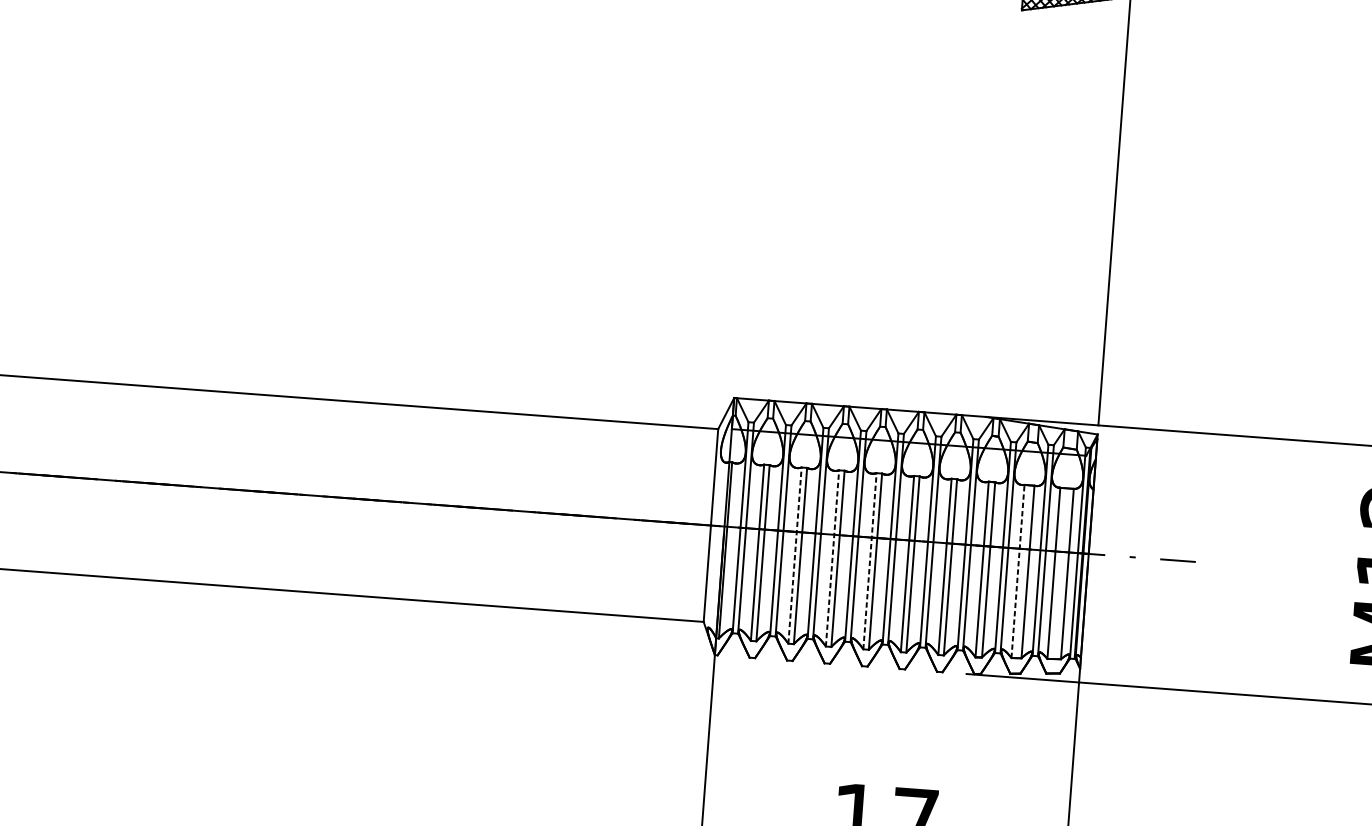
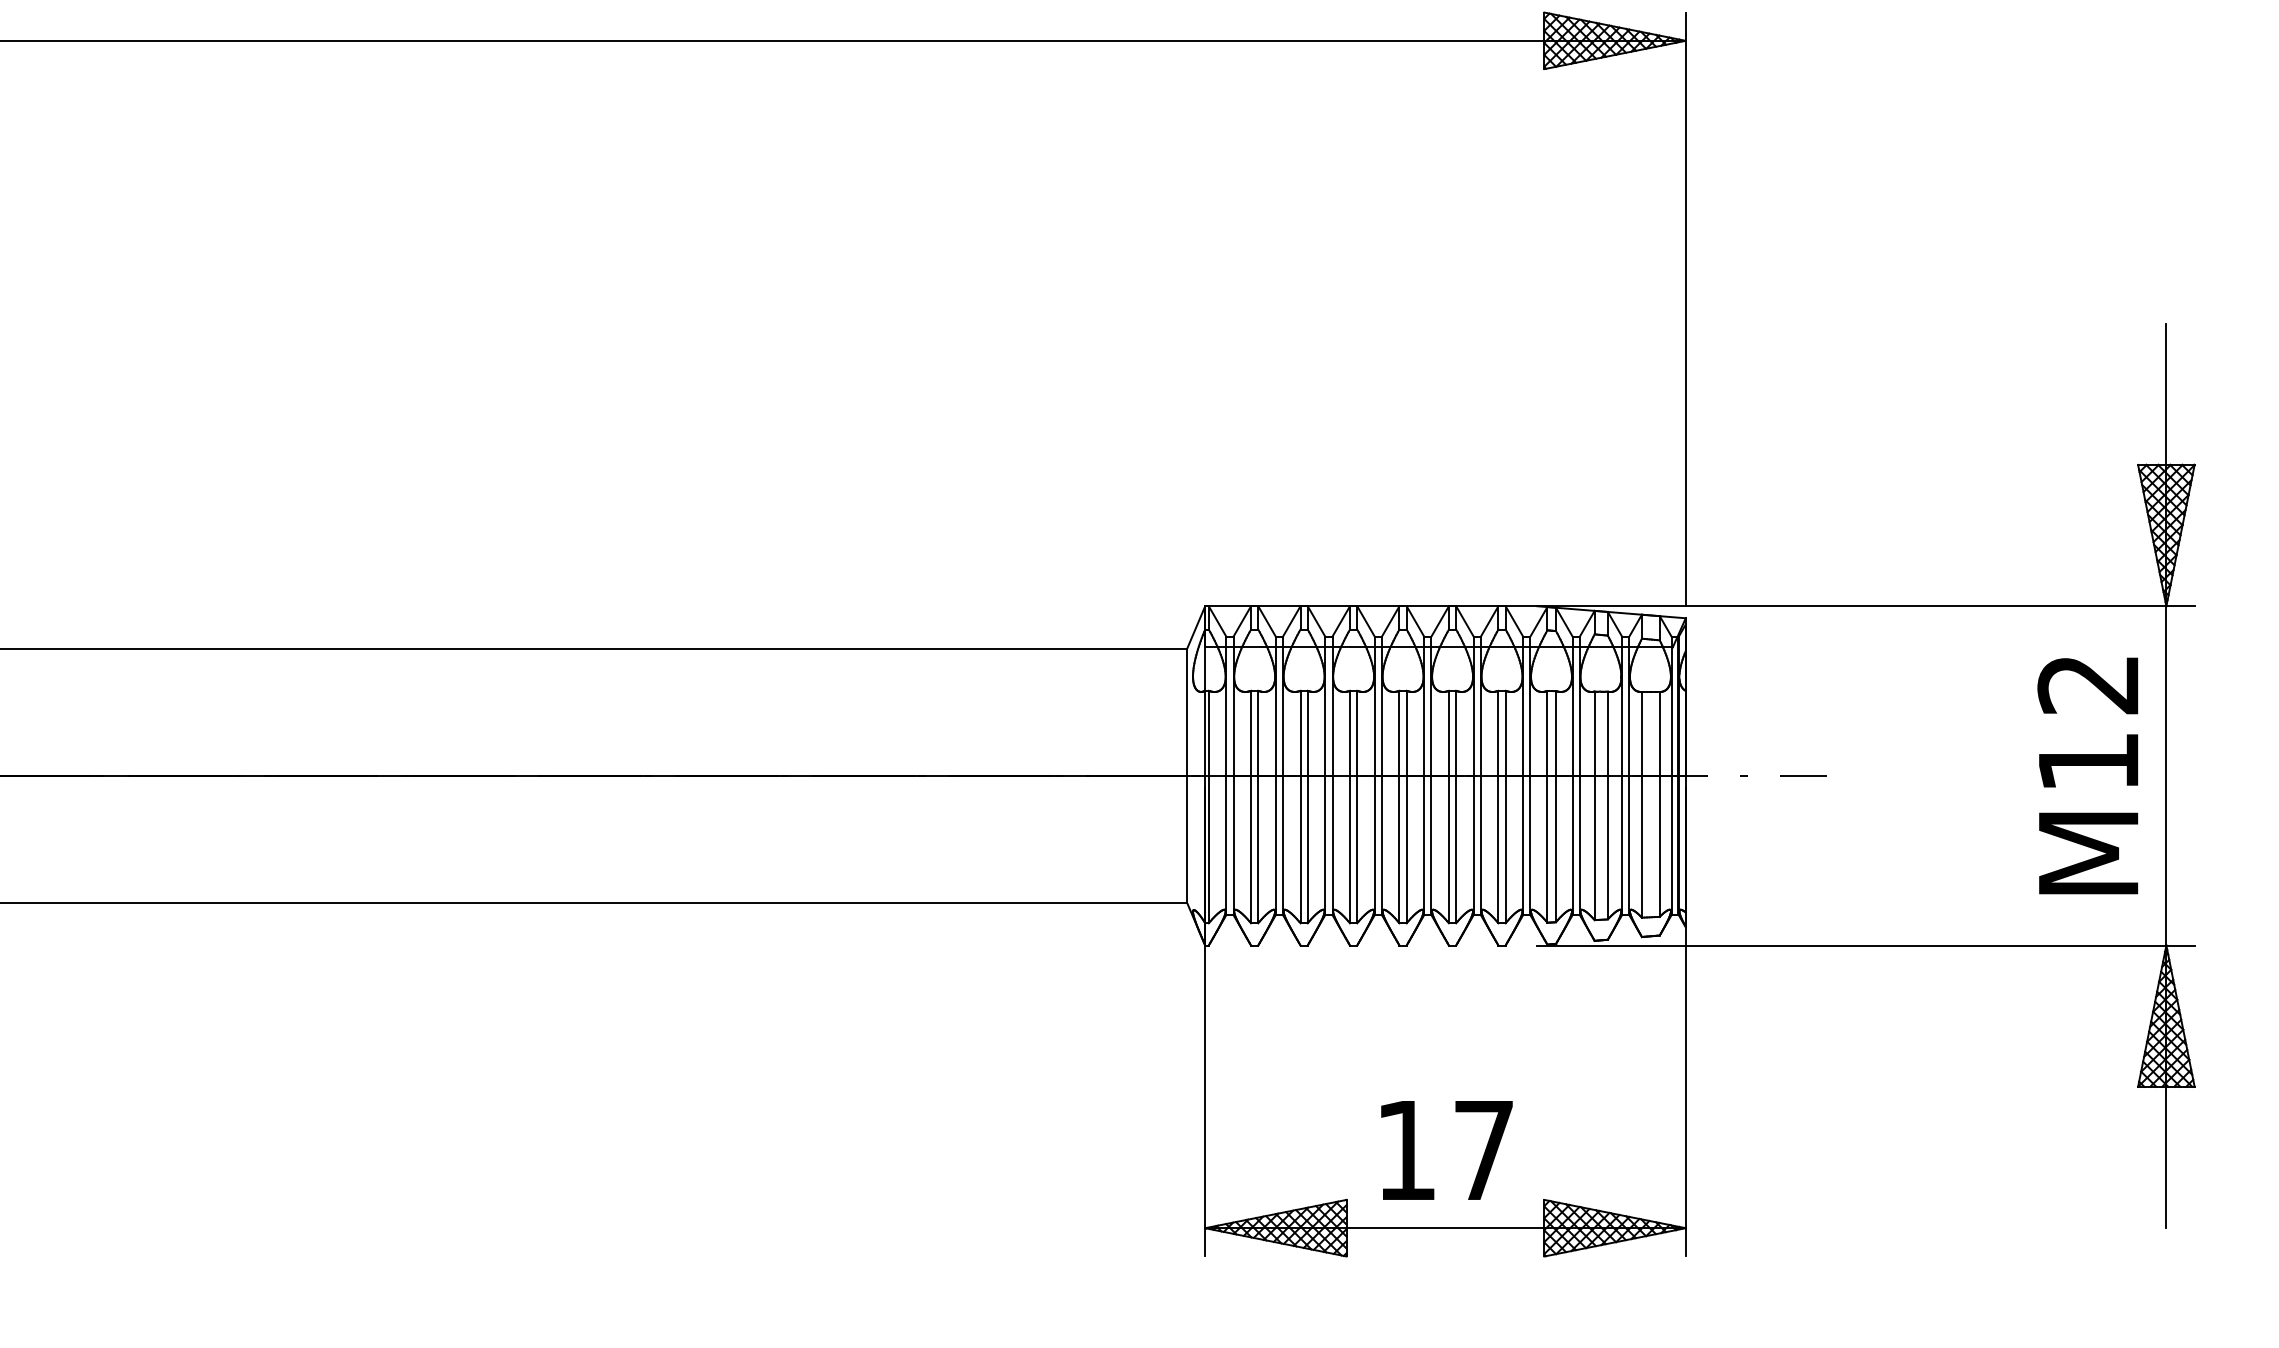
line: (795, 555) -> (1300, 806), dashed -> solid
line: (832, 557) -> (1349, 806), dashed -> solid
line: (870, 560) -> (1399, 806), dashed -> solid
line: (1017, 571) -> (1594, 805), dashed -> solid

